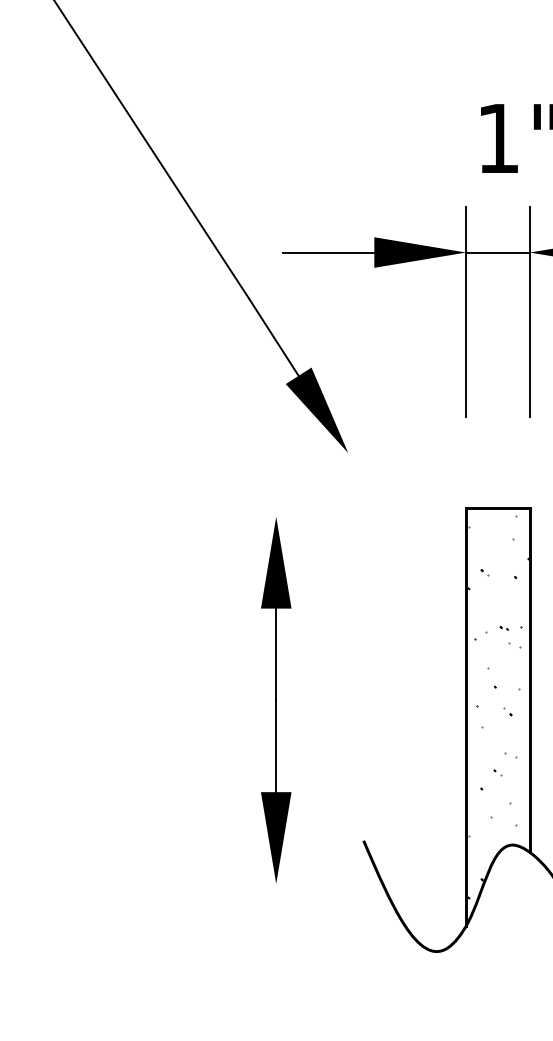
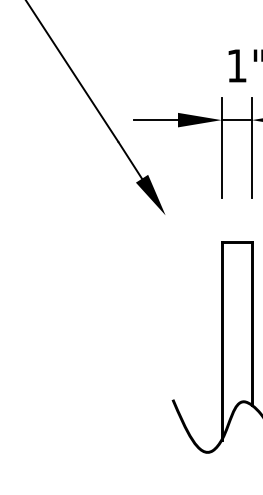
part: (276, 699) -> (131, 332), removed
hatch: (497, 707) -> (236, 336), removed

